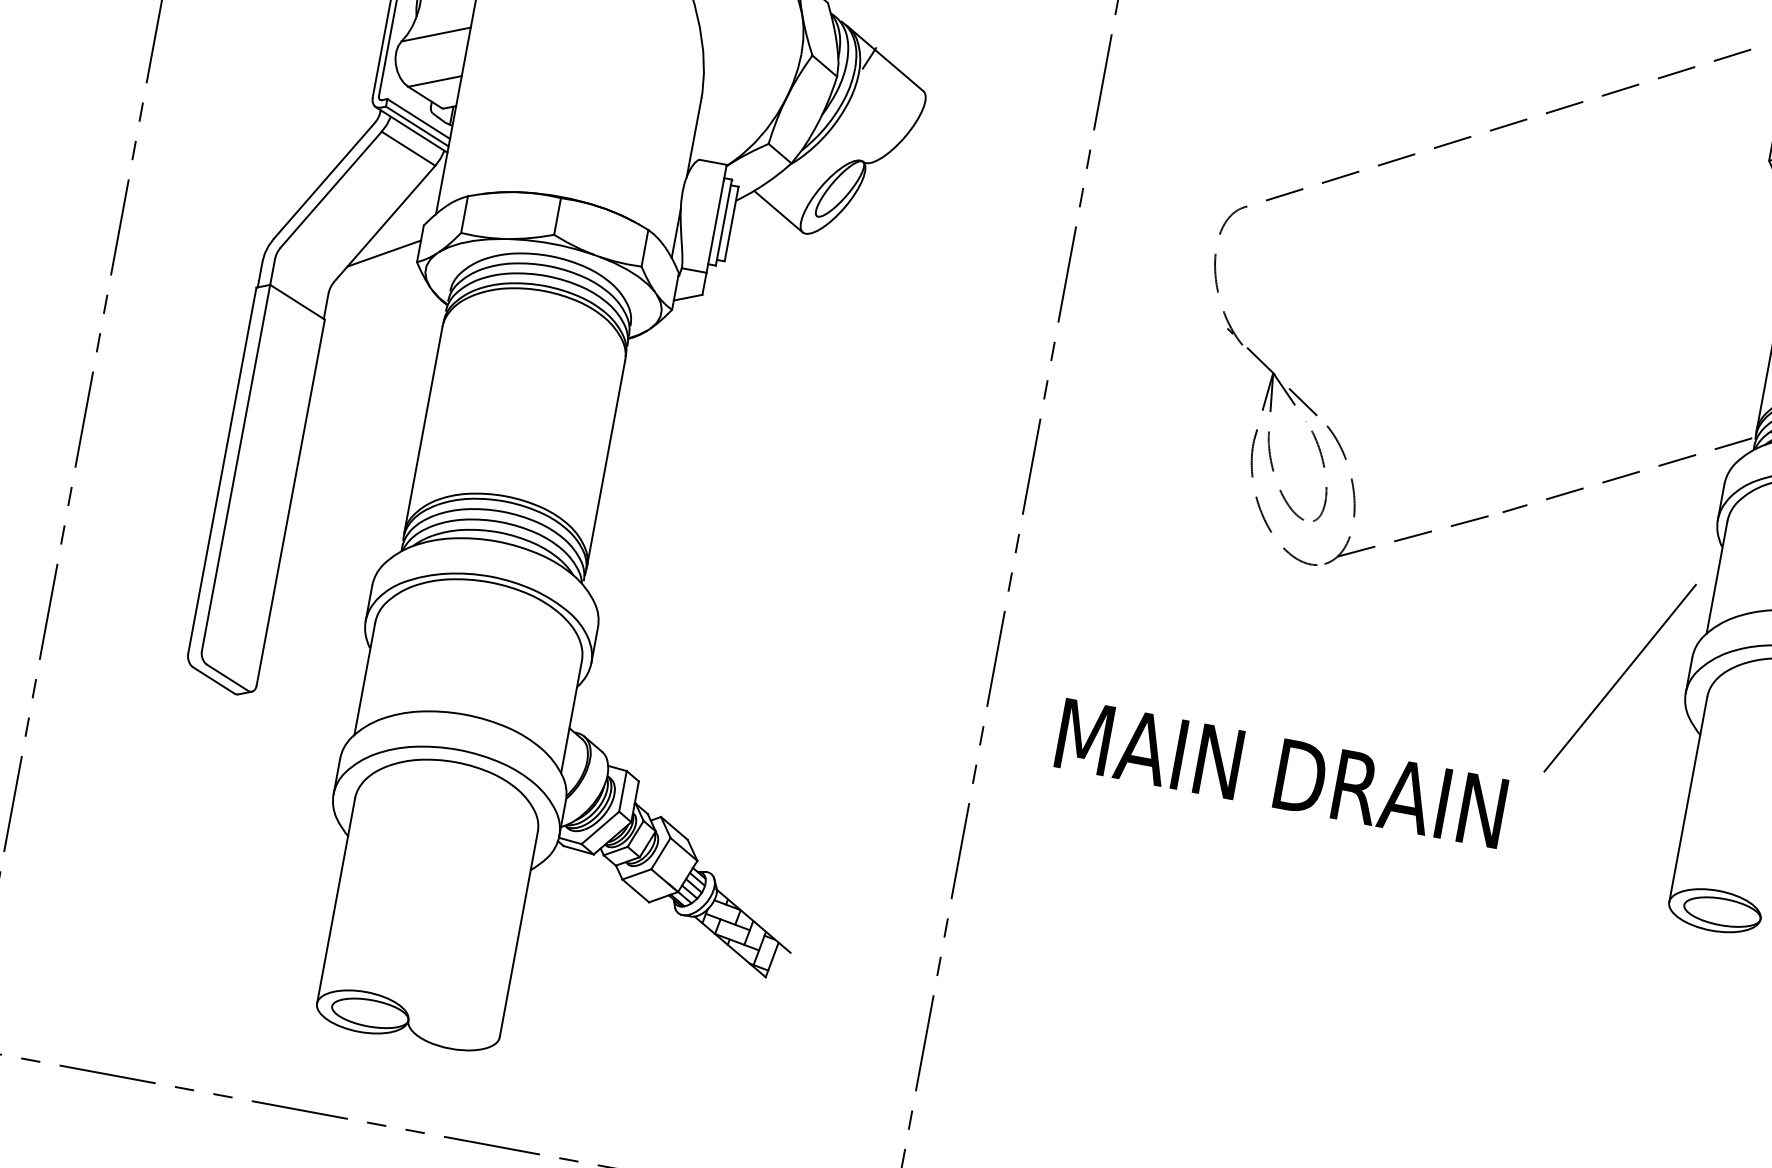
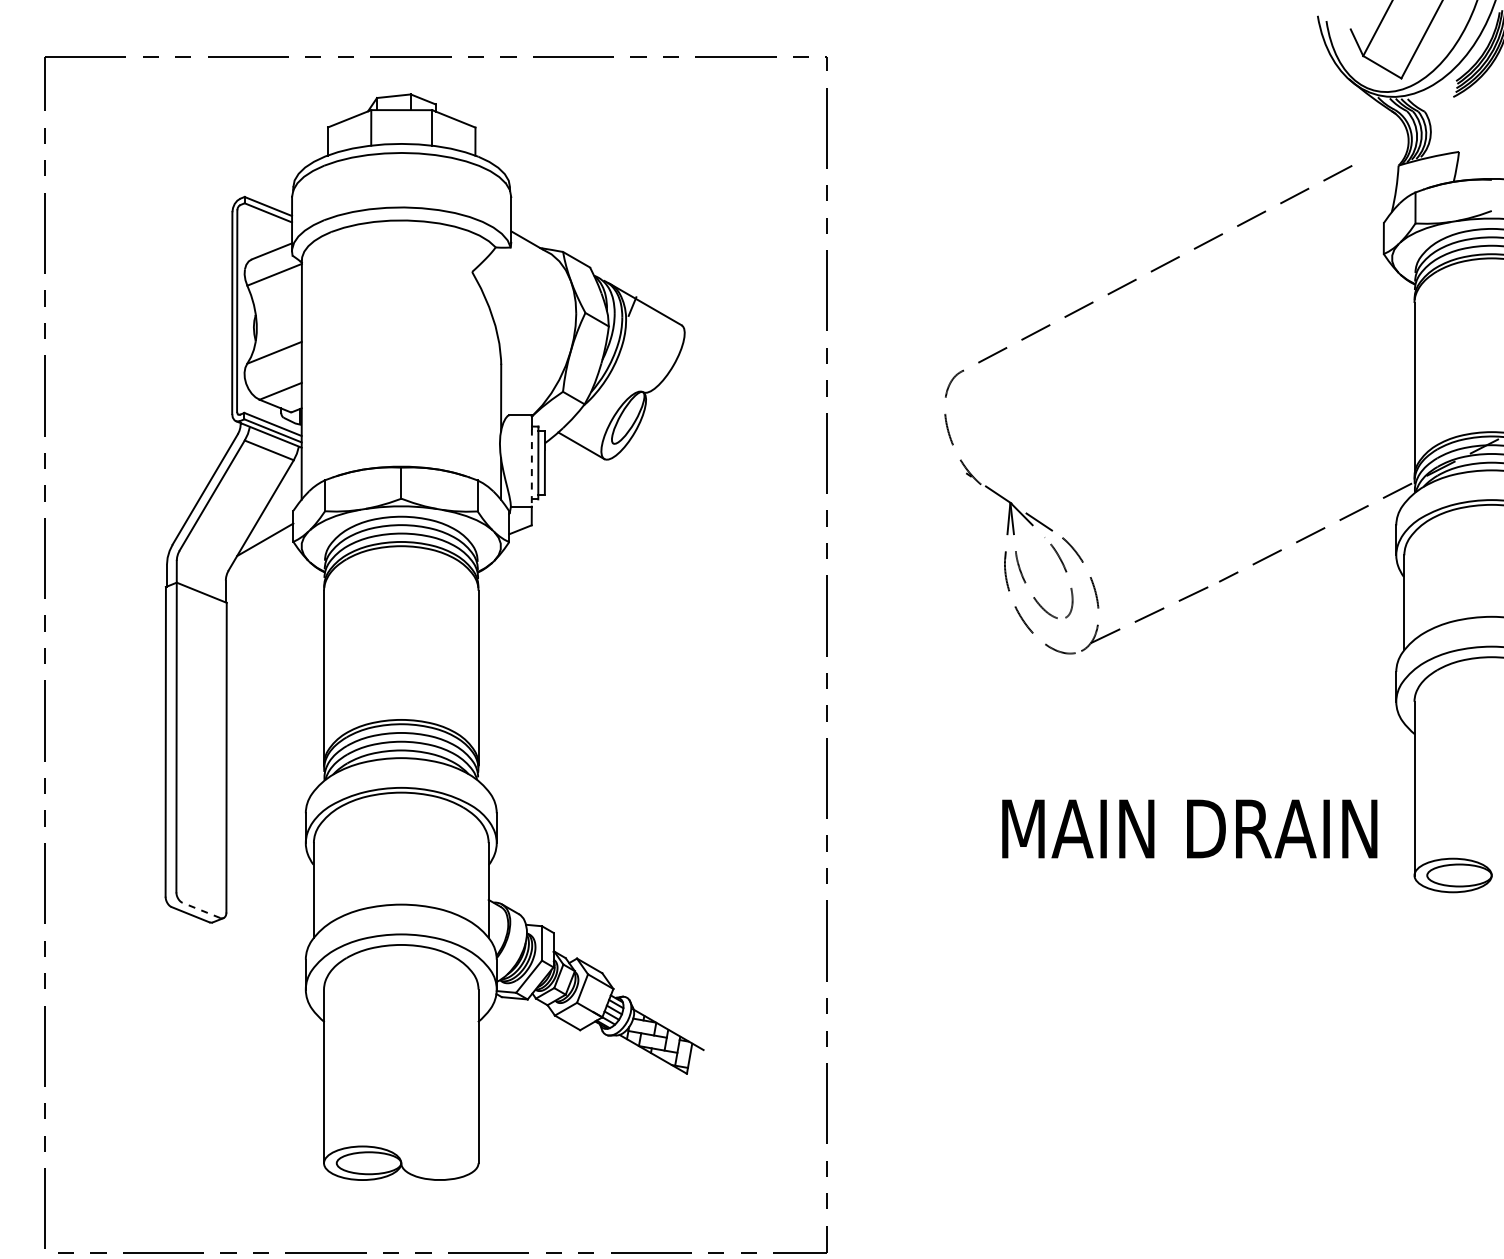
line: (714, 227) -> (531, 468), solid -> dashed
line: (226, 677) -> (200, 910), solid -> dashed
line: (1620, 677) -> (1340, 699), removed
text: (1281, 772) -> (1189, 828), moved

